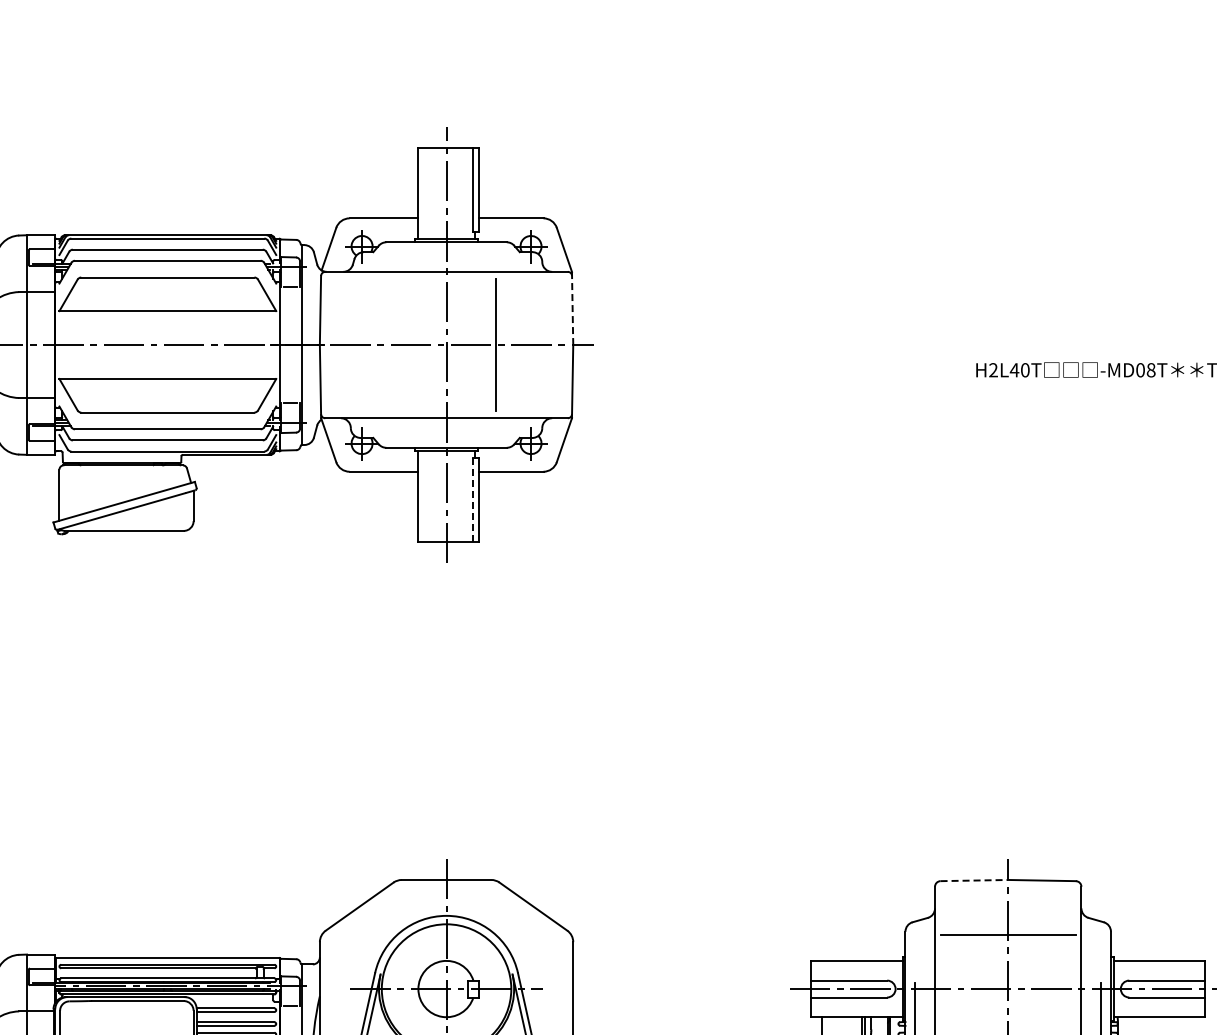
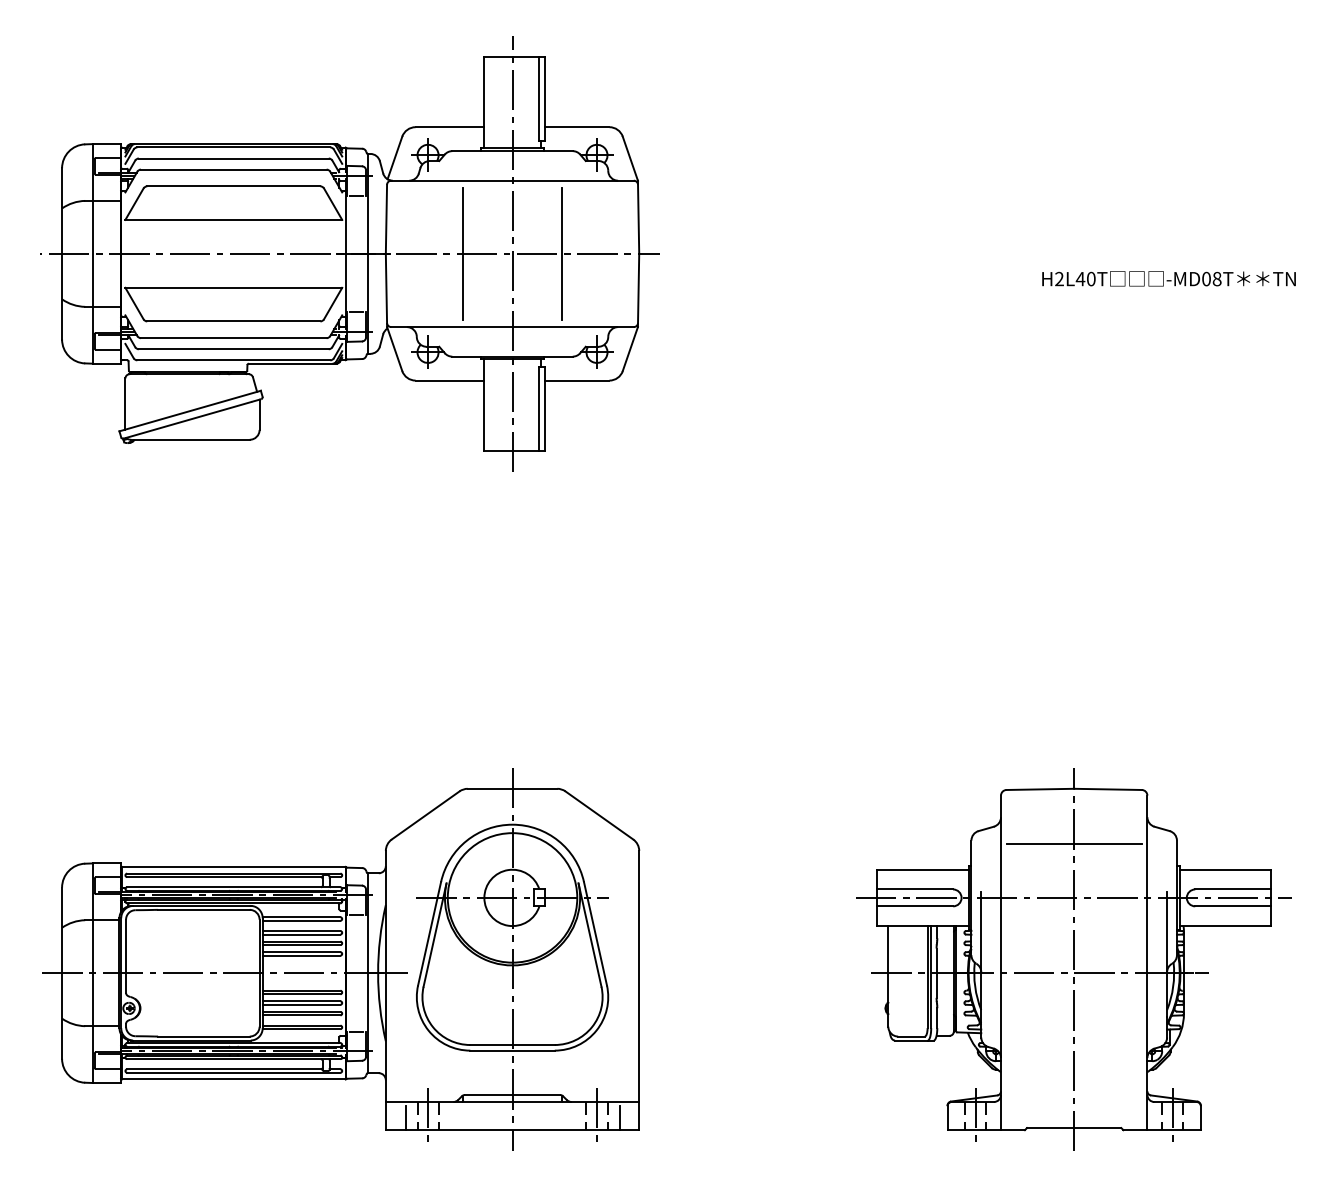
line: (572, 308) -> (638, 217), dashed -> solid
line: (397, 344) -> (463, 253), added
line: (473, 500) -> (539, 409), dashed -> solid
line: (974, 880) -> (1040, 789), dashed -> solid

